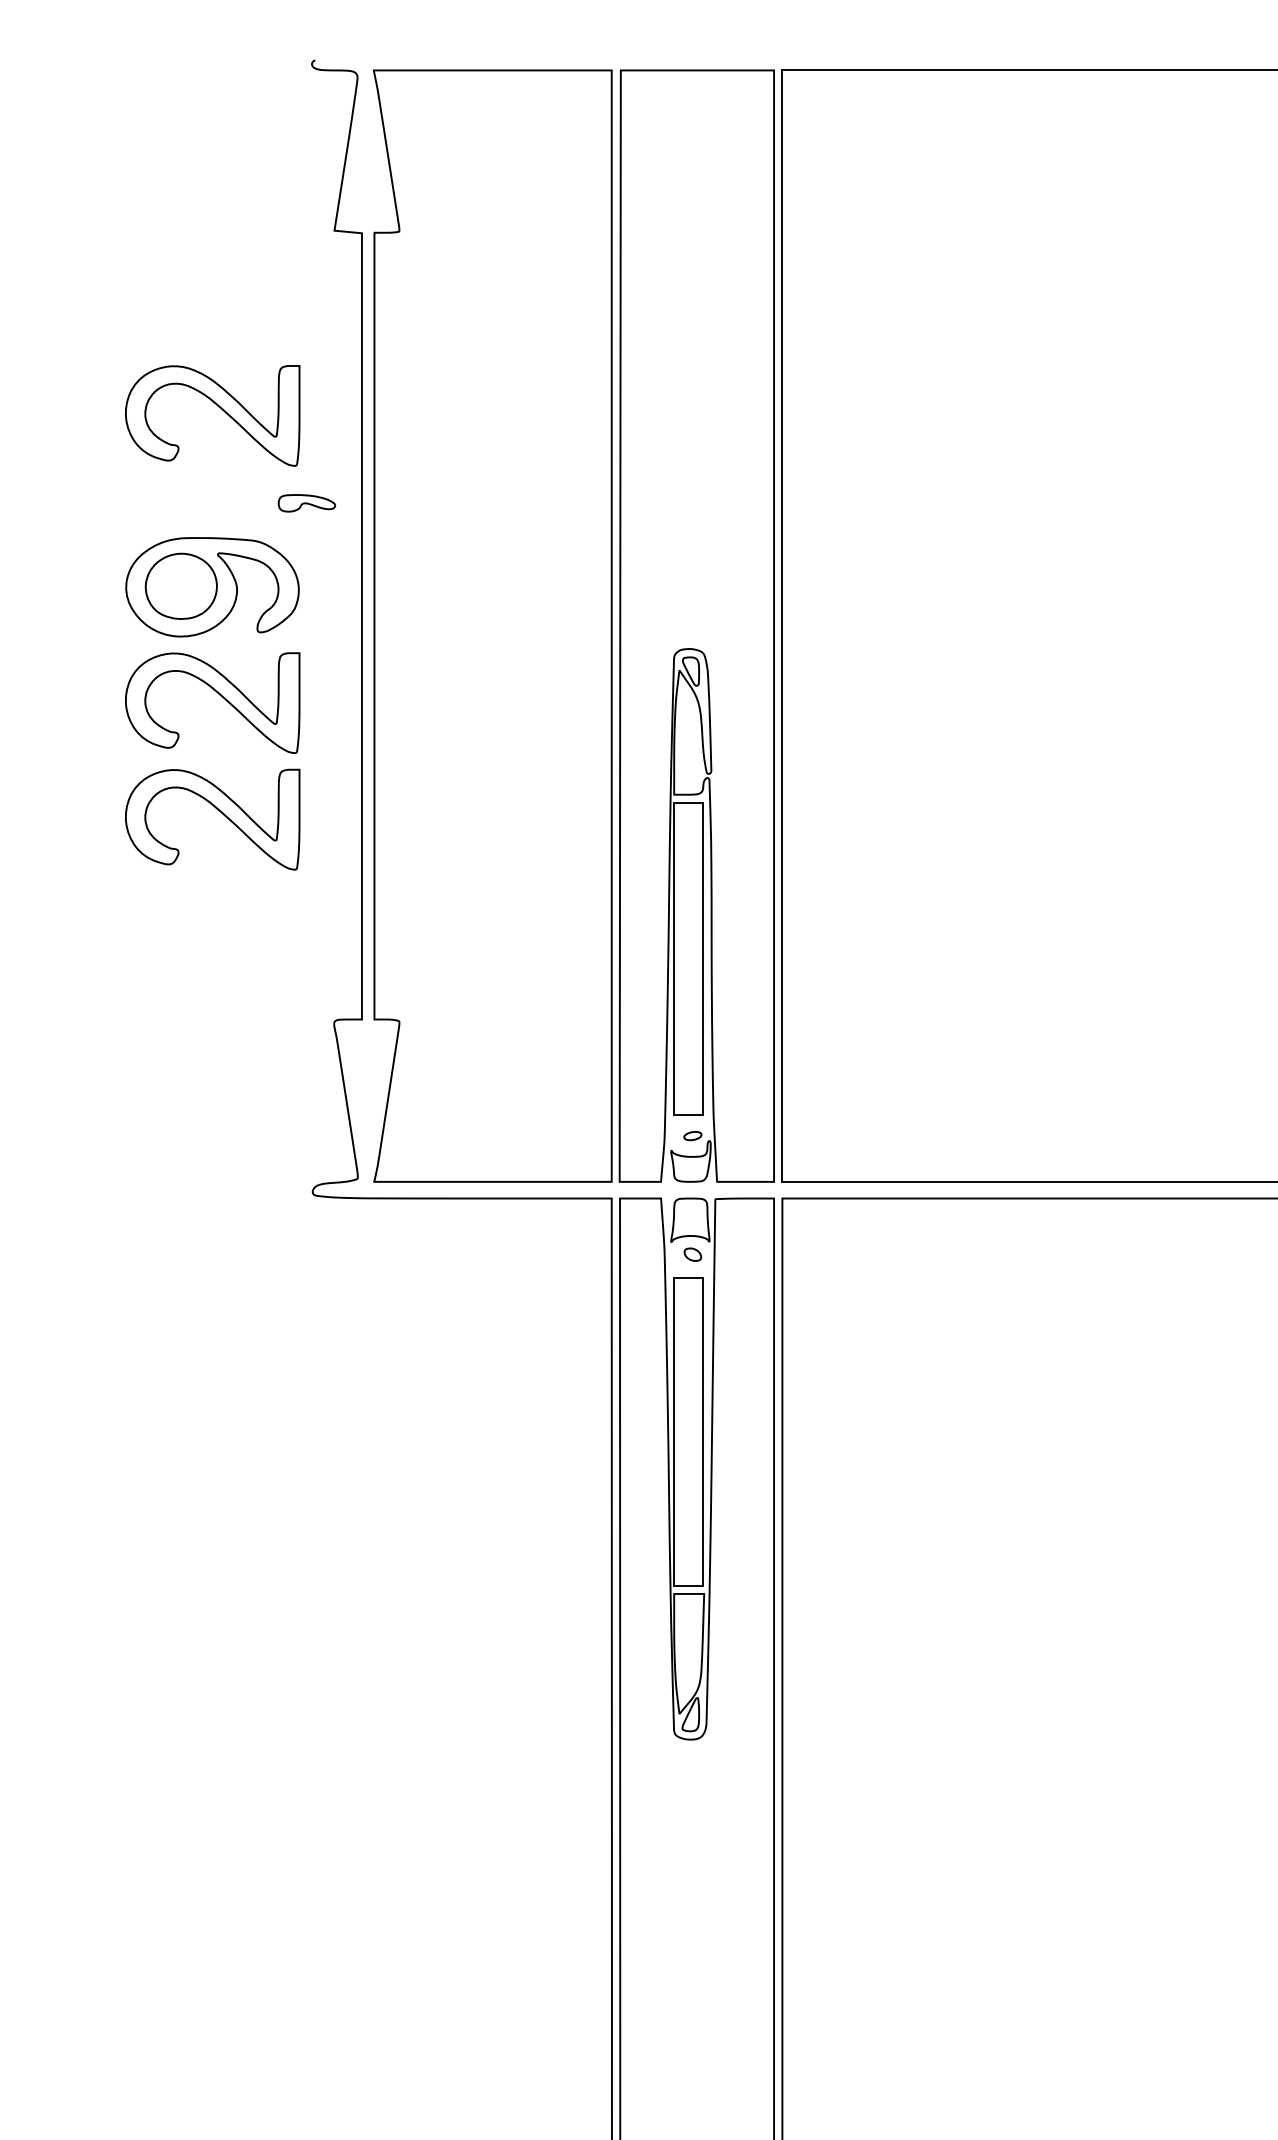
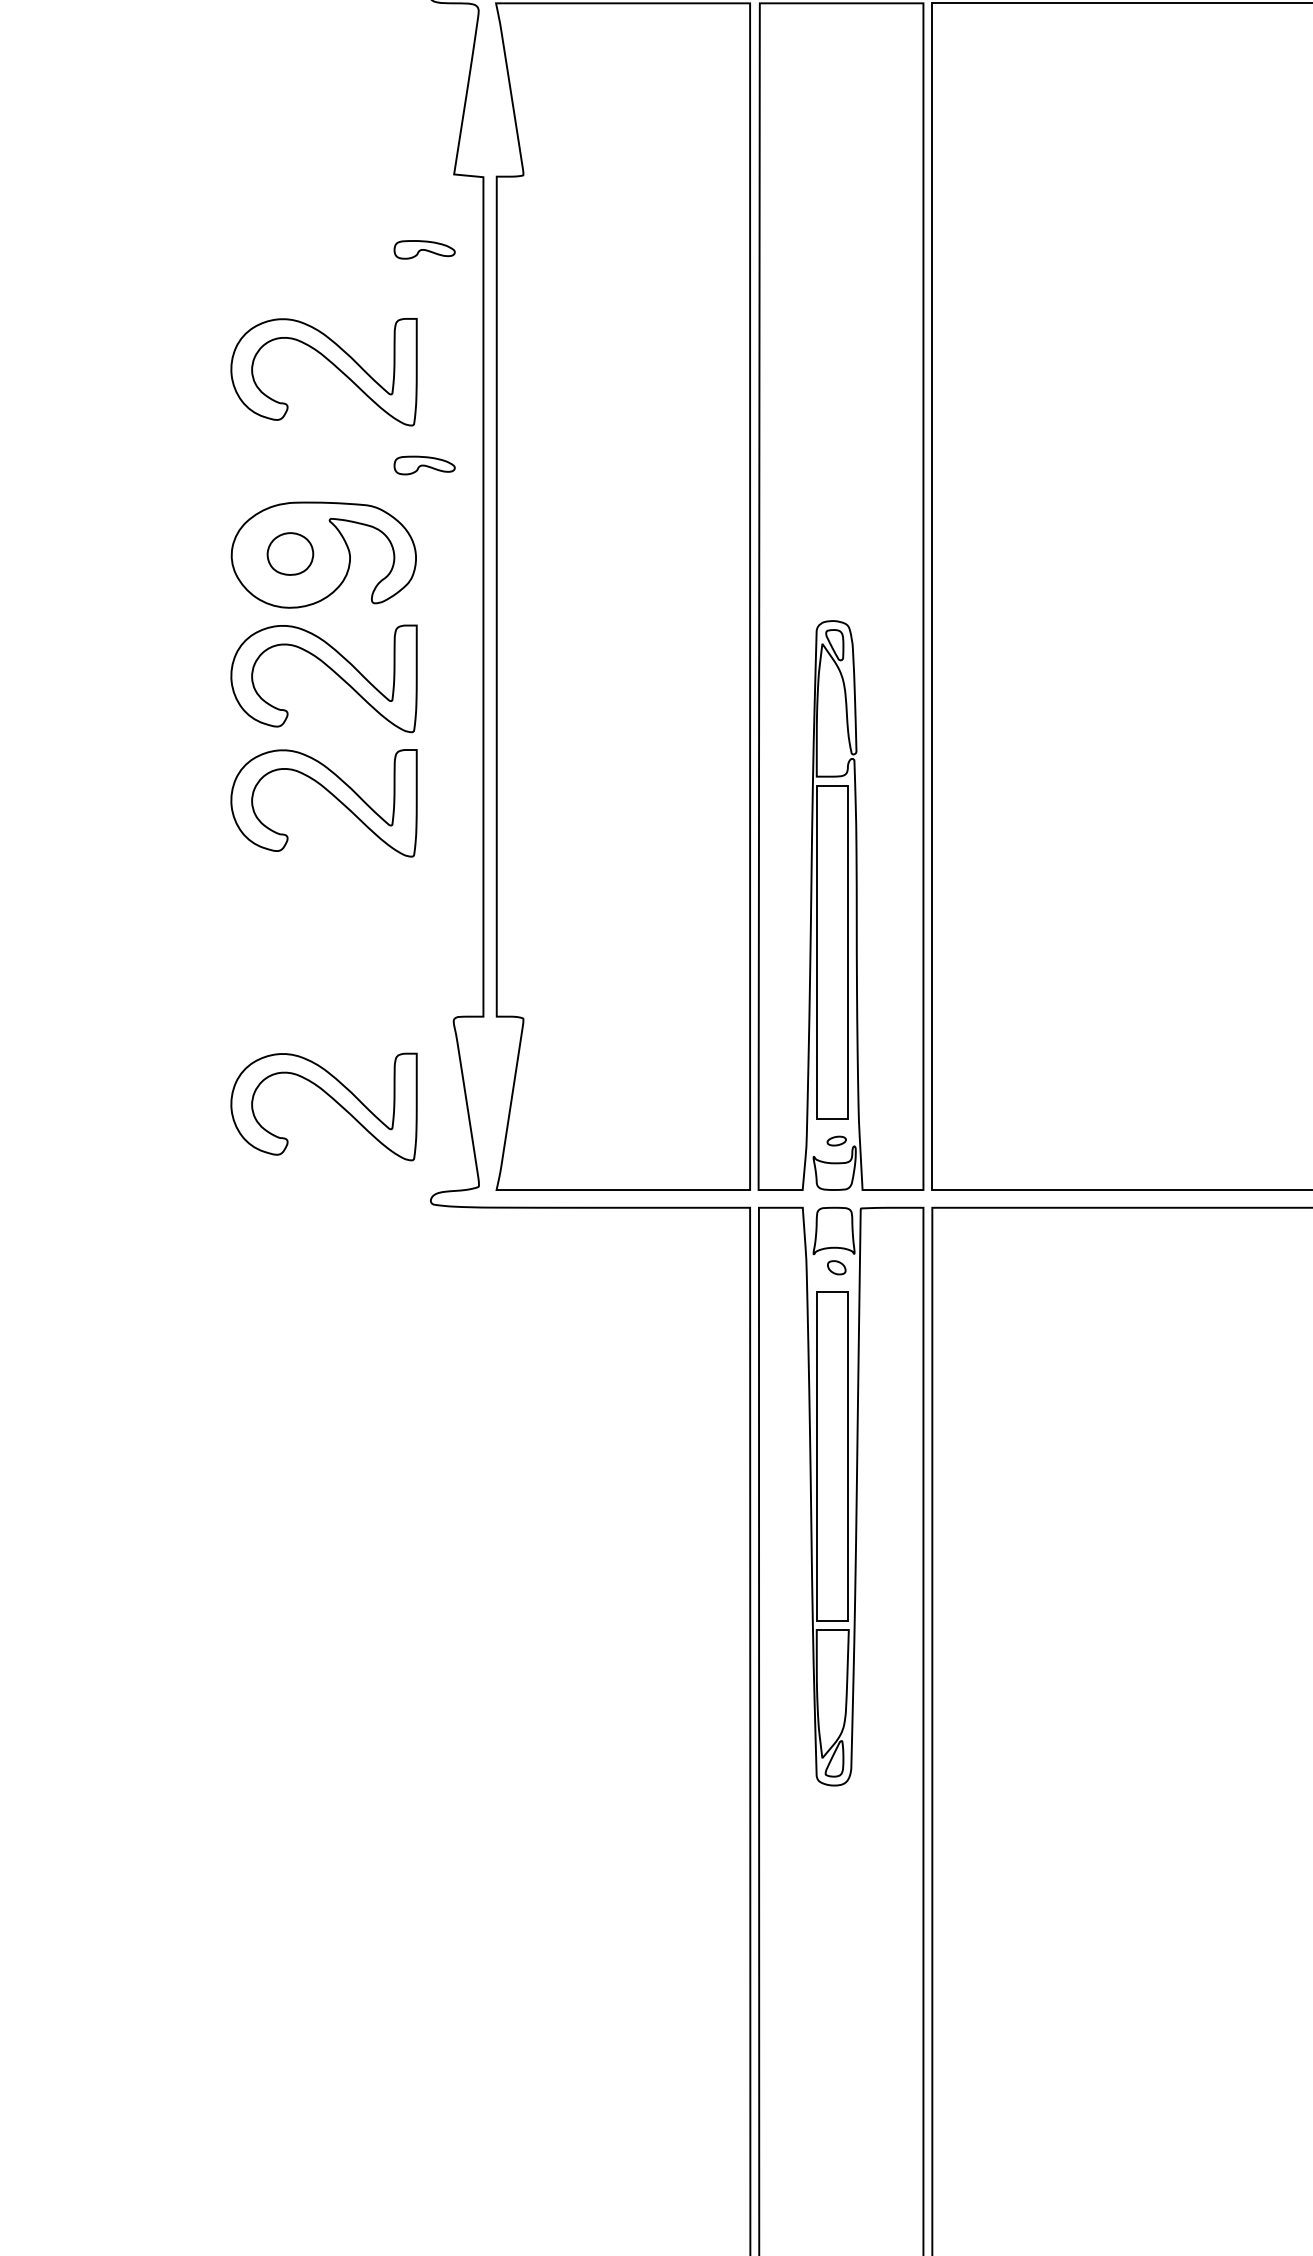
part: (306, 301) -> (424, 250), added
part: (180, 585) -> (289, 553), size x0.6
part: (219, 1096) -> (331, 1098), added

